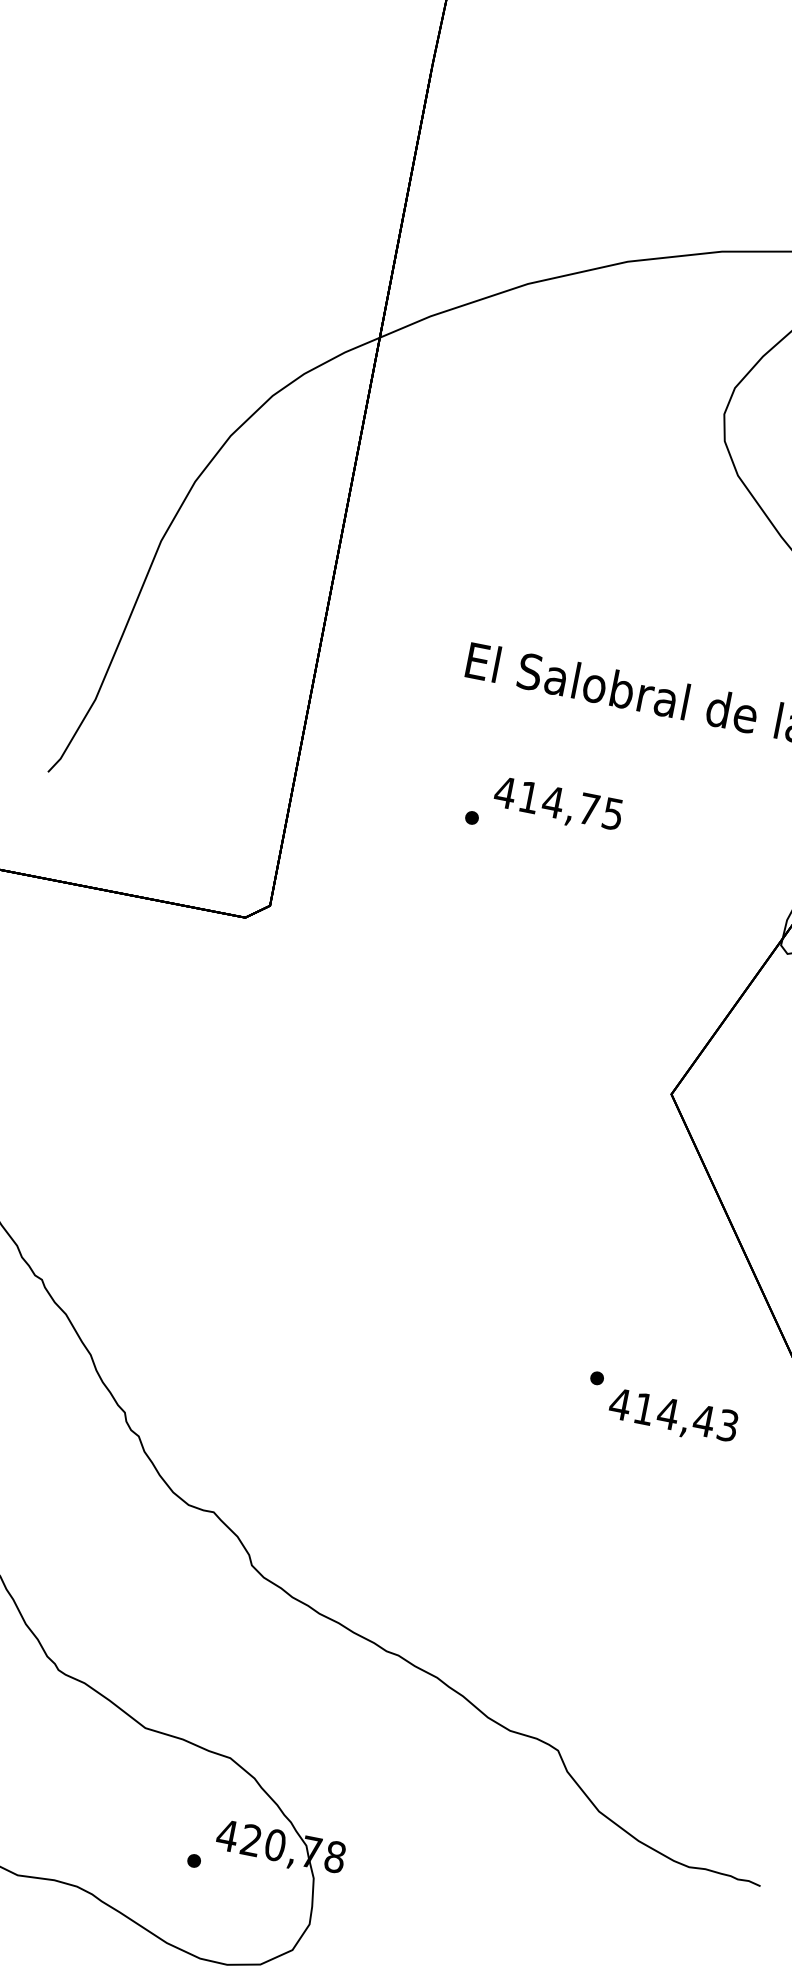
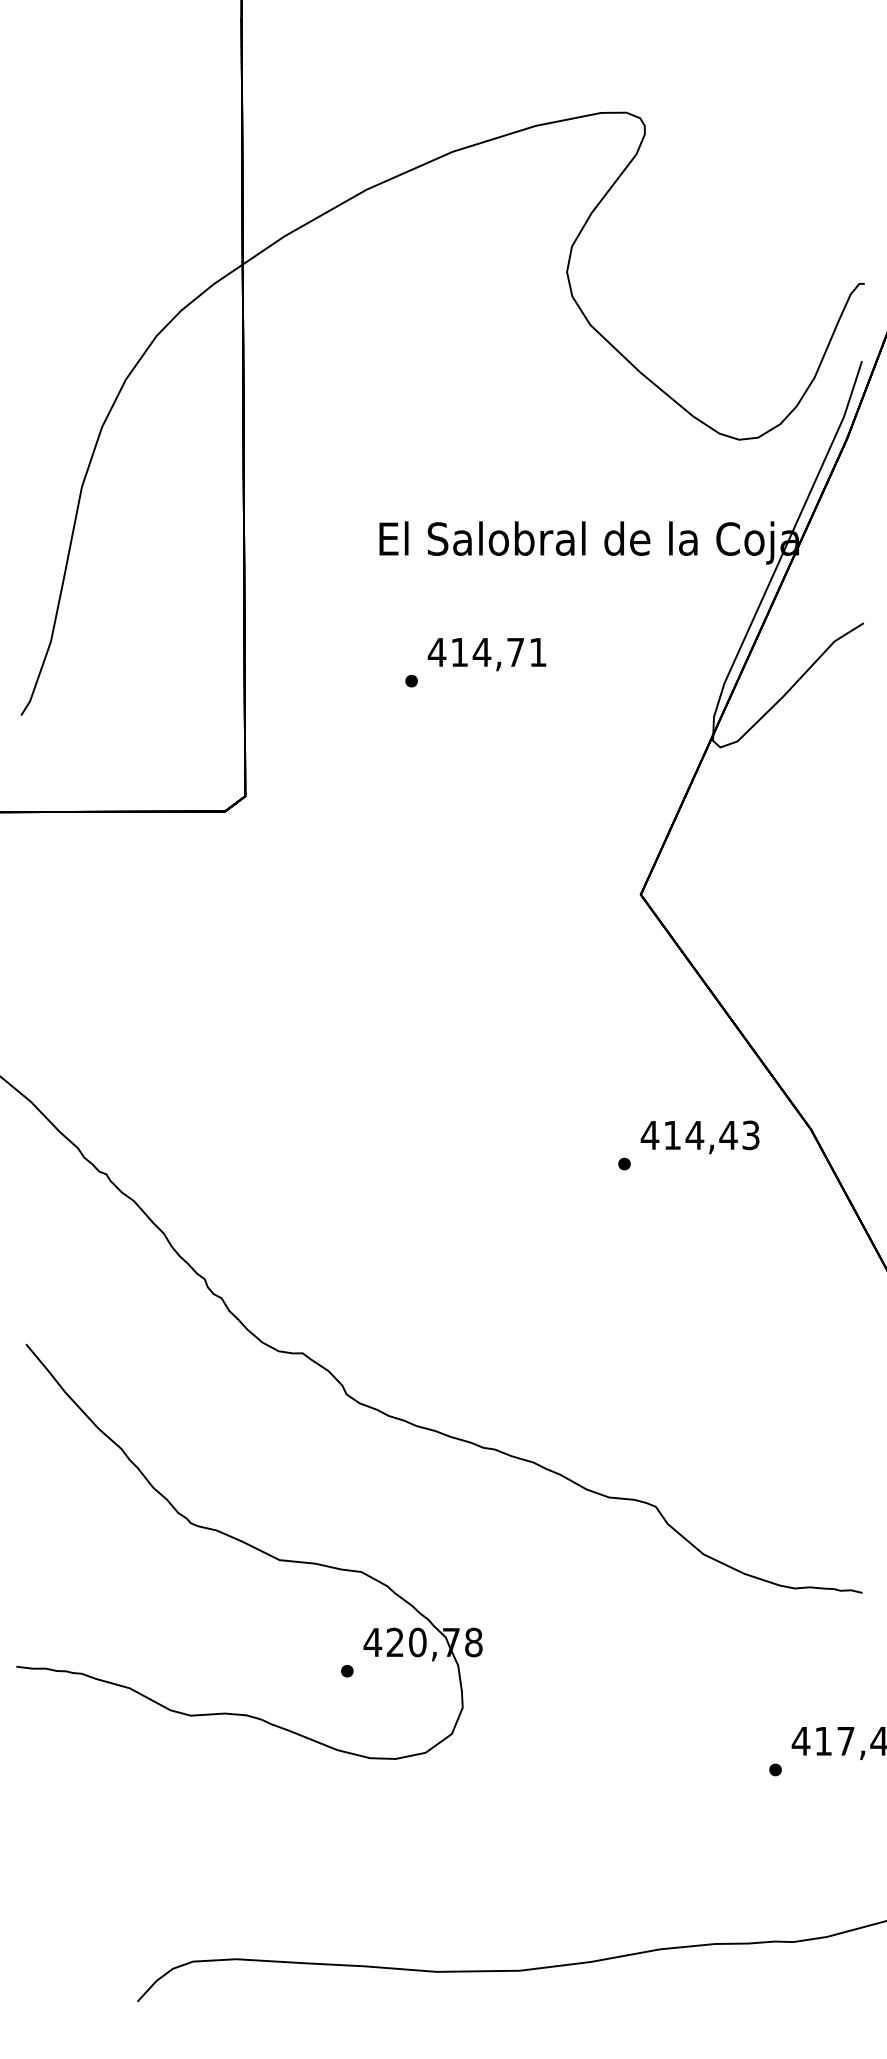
text: (612, 813) -> (537, 652), 414,75 -> 414,71
text: (672, 1417) -> (699, 1137), moved

